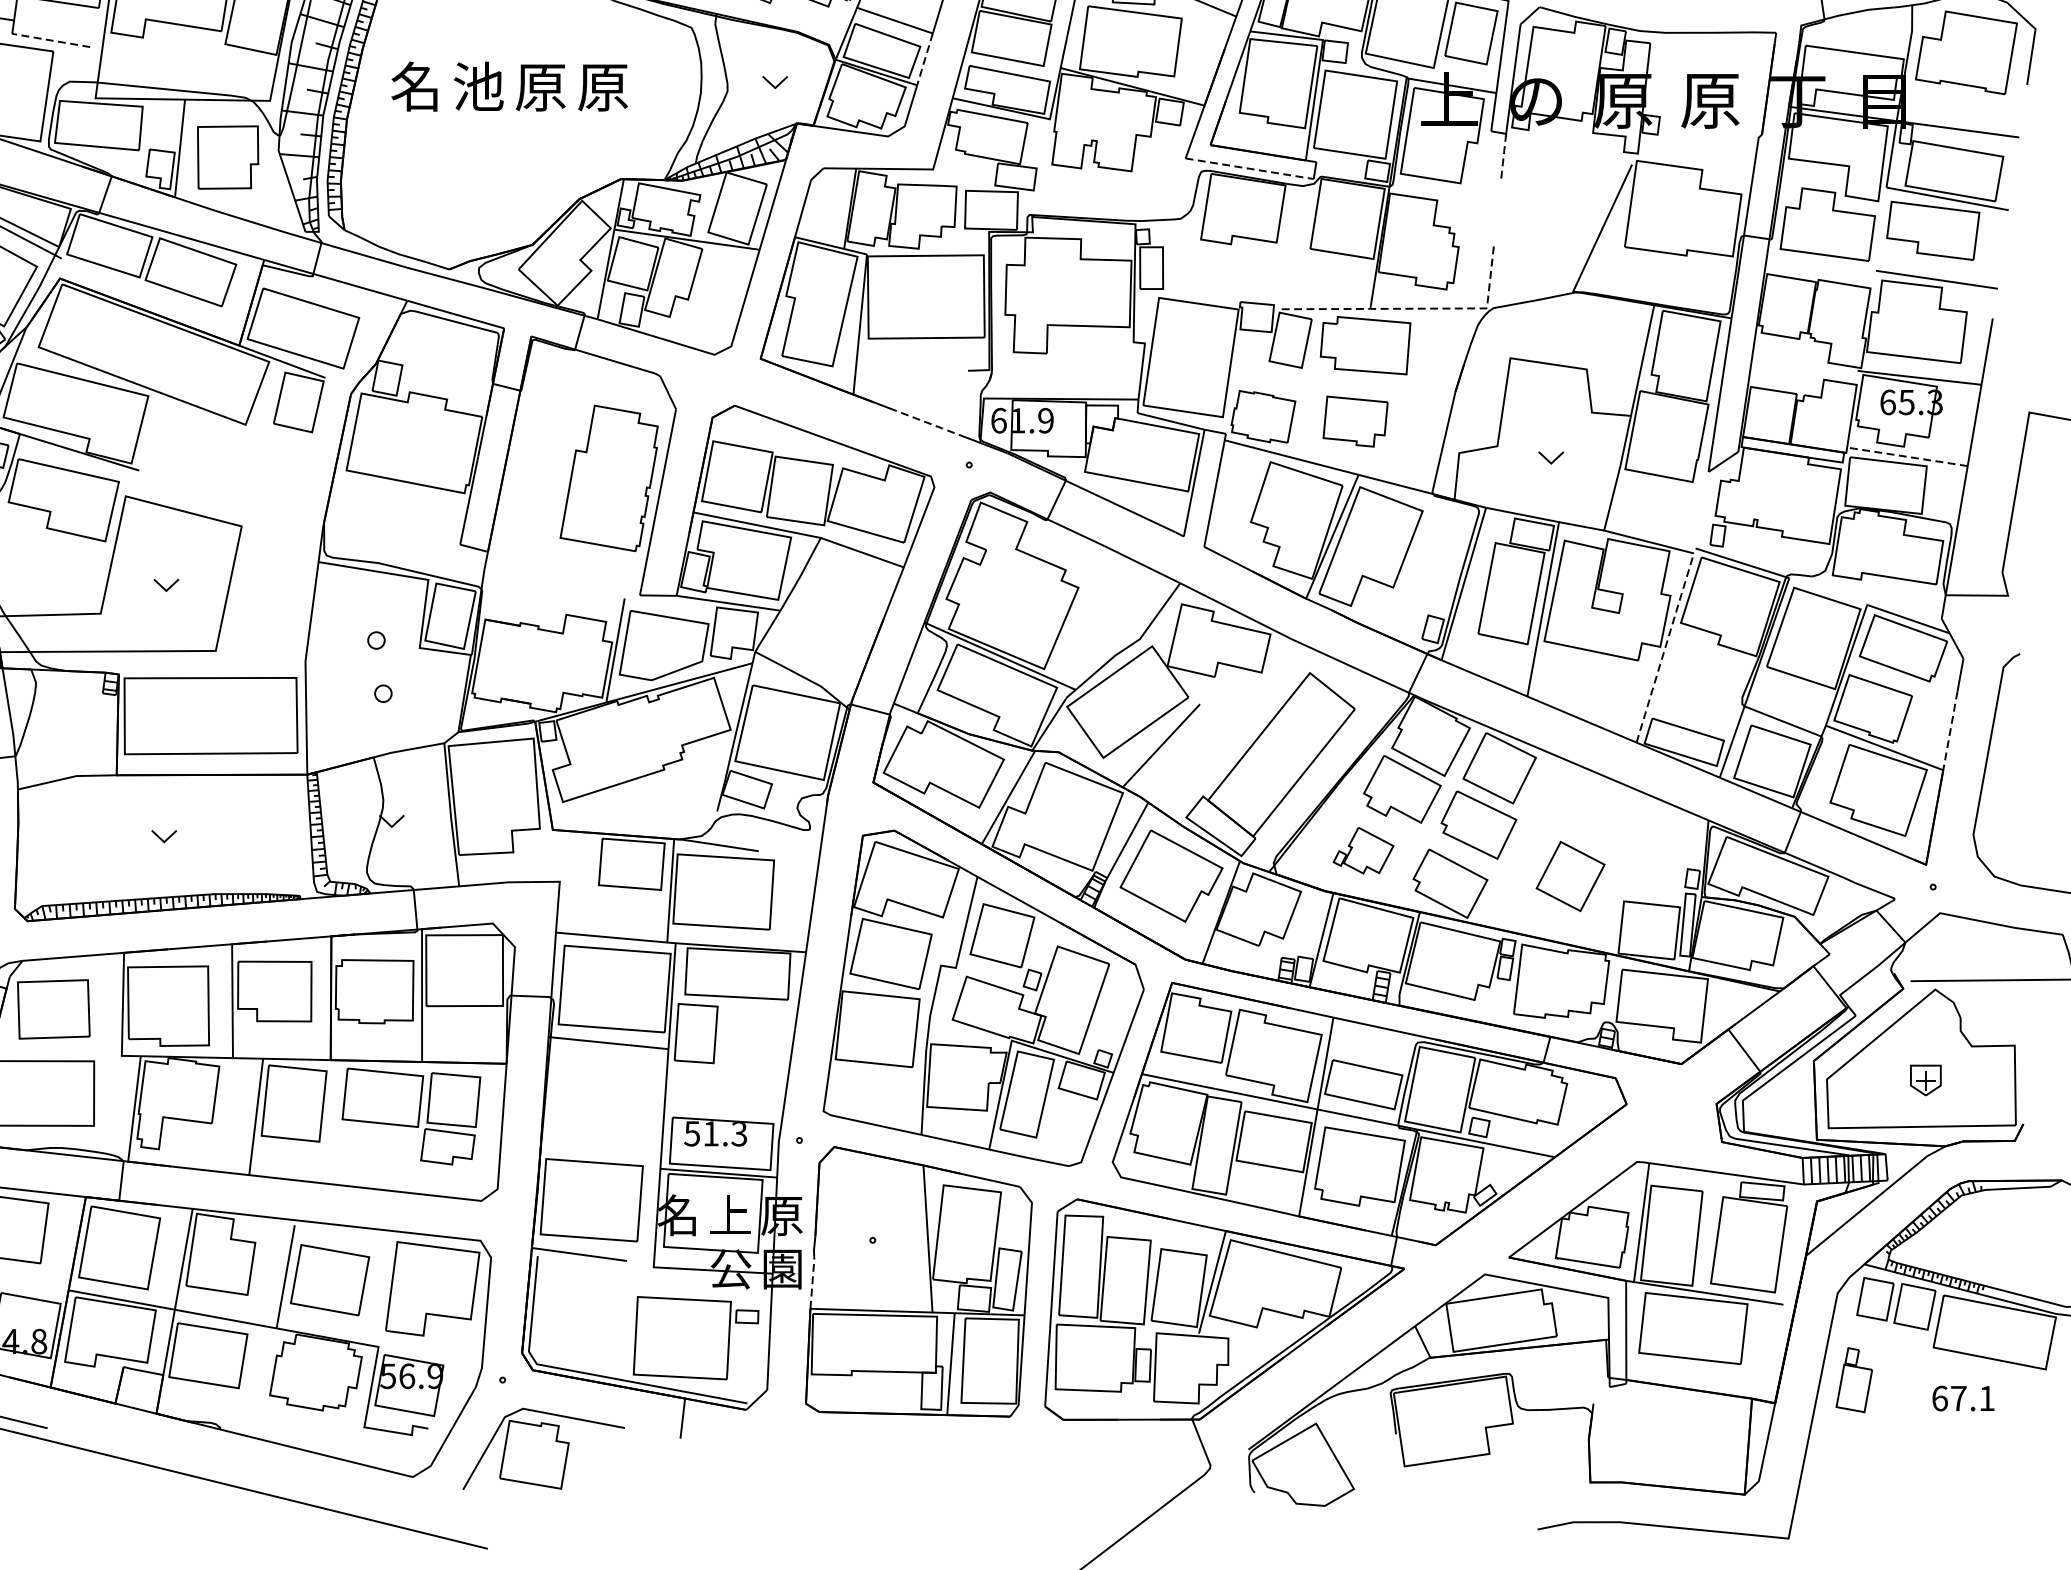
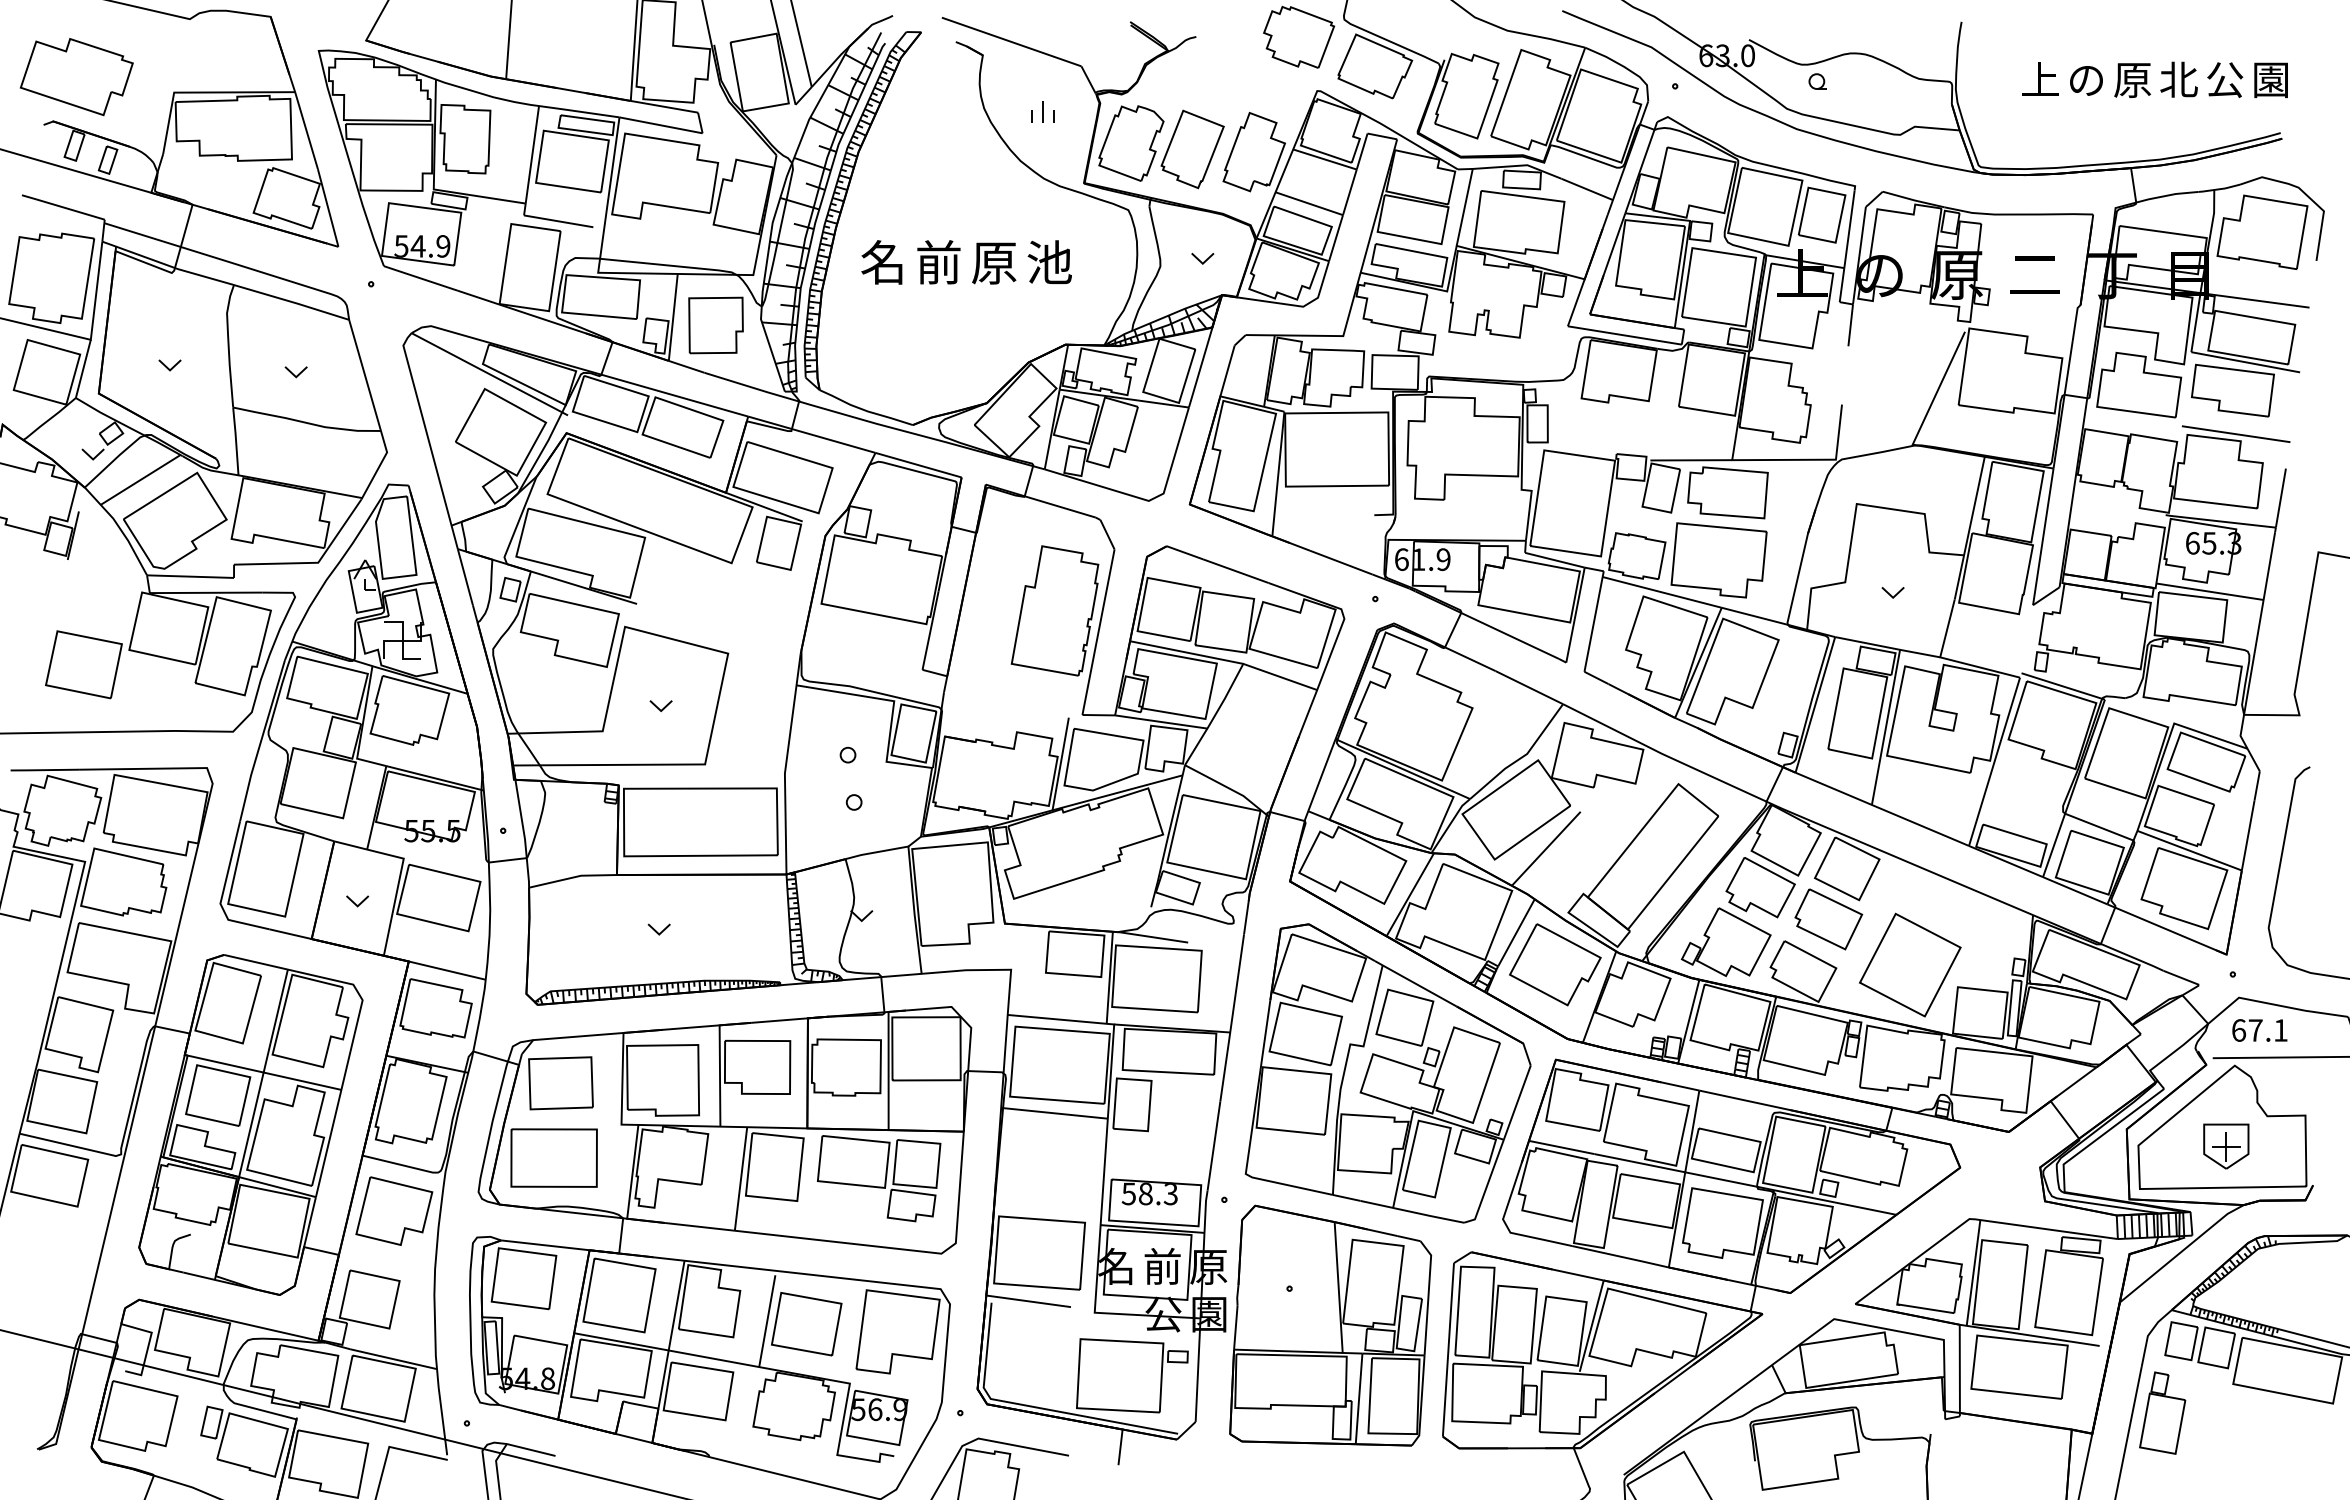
line: (51, 40) -> (558, 221), dashed -> solid
line: (924, 59) -> (1335, 238), dashed -> solid
text: (479, 86) -> (939, 262), 池 -> 前
text: (602, 86) -> (1049, 262), 原 -> 池
text: (1710, 101) -> (2034, 275), 原 -> 二
line: (1503, 157) -> (1850, 325), dashed -> solid
line: (1249, 168) -> (1624, 335), dashed -> solid
line: (1414, 308) -> (1771, 459), dashed -> solid
part: (1354, 421) -> (1718, 560), size x1.67
line: (931, 423) -> (1341, 562), dashed -> solid
line: (1906, 456) -> (2209, 591), dashed -> solid
line: (1665, 647) -> (1994, 761), dashed -> solid
line: (1950, 730) -> (2248, 835), dashed -> solid
part: (1362, 850) -> (1725, 941), size x1.67
part: (1570, 875) -> (1910, 964), size x1.67
part: (1926, 1080) -> (2226, 1146), size x1.67
text: (710, 1133) -> (1145, 1193), 51.3 -> 58.3
text: (729, 1215) -> (1162, 1266), 上 -> 前
line: (812, 1283) -> (1235, 1327), dashed -> solid
part: (1854, 1379) -> (2162, 1412), size x1.43
text: (1963, 1398) -> (2259, 1030), moved

